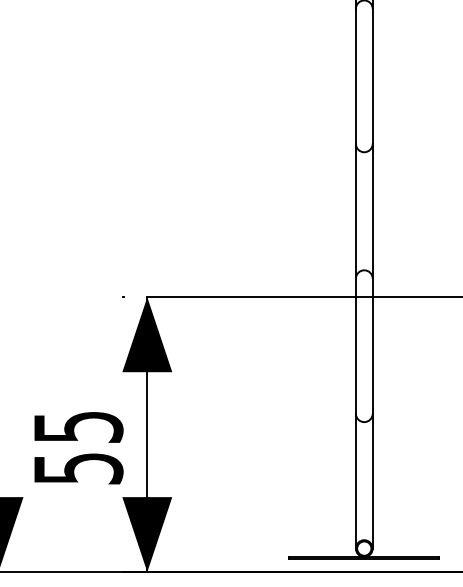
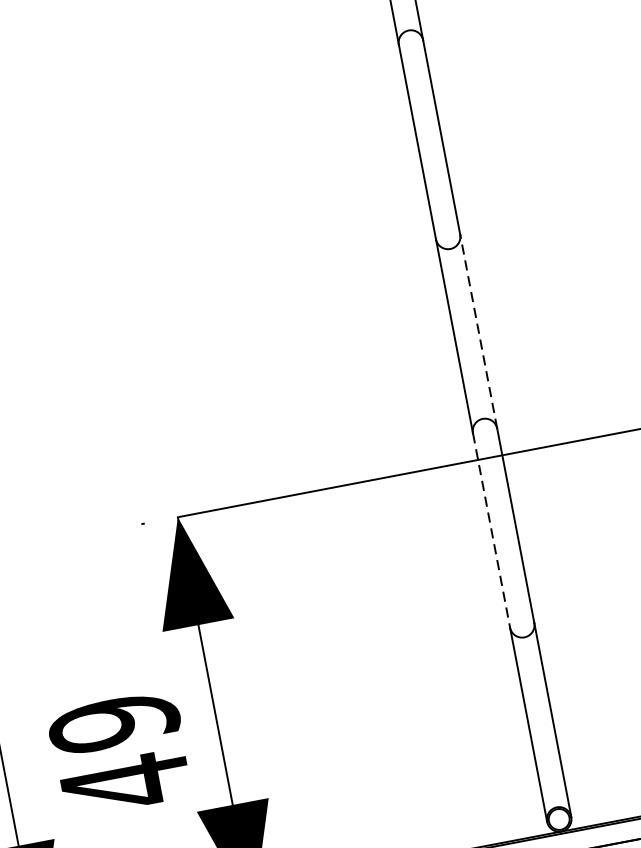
line: (372, 210) -> (478, 330), solid -> dashed
line: (355, 346) -> (491, 530), solid -> dashed
text: (78, 448) -> (120, 753), 55 -> 49

